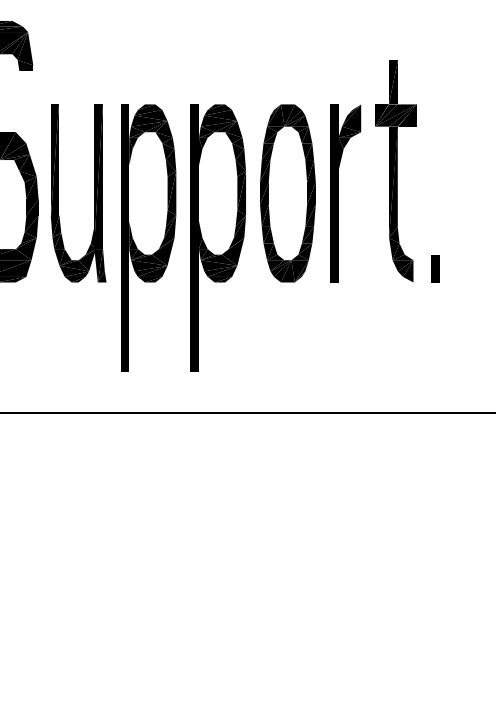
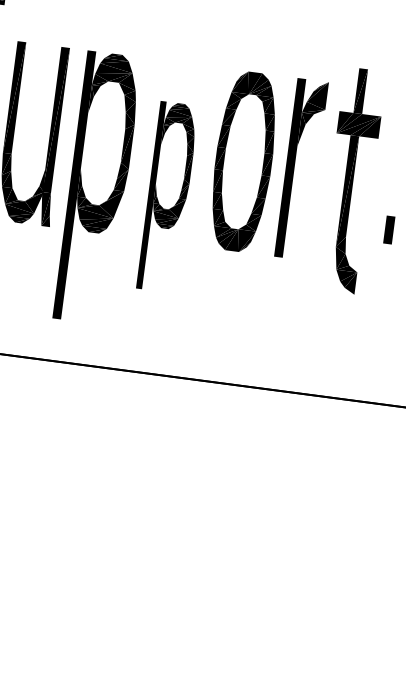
part: (395, 171) -> (351, 181), moved
part: (217, 237) -> (167, 196), size x0.7
part: (435, 268) -> (389, 230), moved

